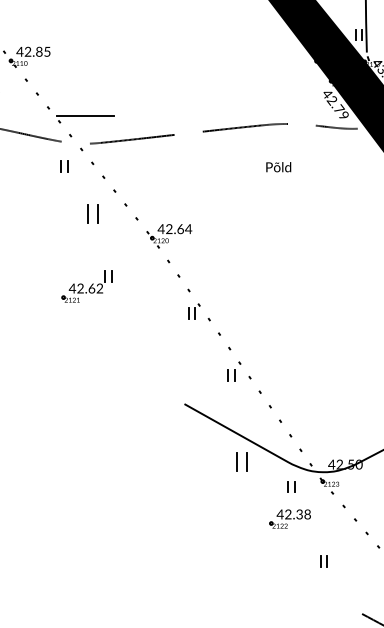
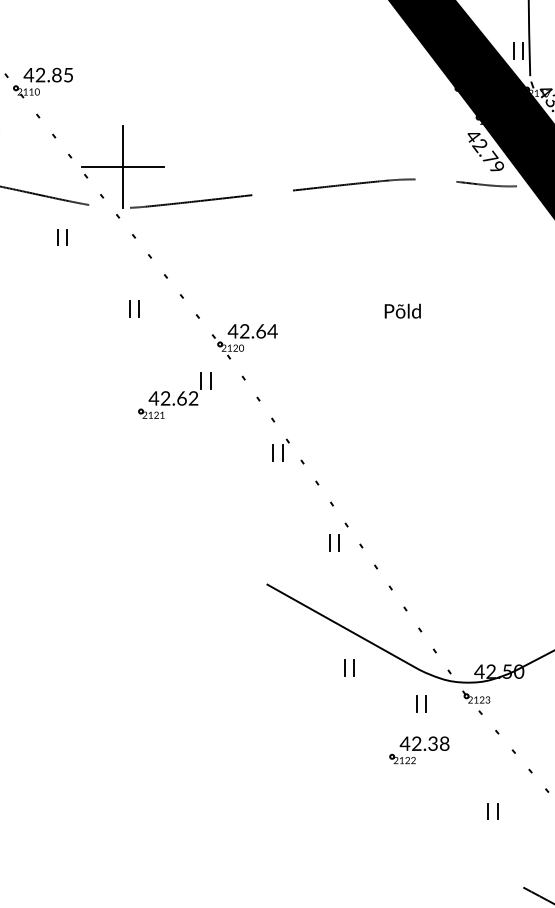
line: (85, 115) -> (123, 167), added
part: (64, 166) -> (62, 237), moved
text: (278, 167) -> (402, 311), moved
part: (92, 213) -> (133, 308), size x0.62
part: (86, 286) -> (174, 395), moved
part: (241, 462) -> (349, 668), size x0.62
part: (323, 561) -> (492, 811), moved

